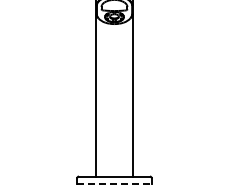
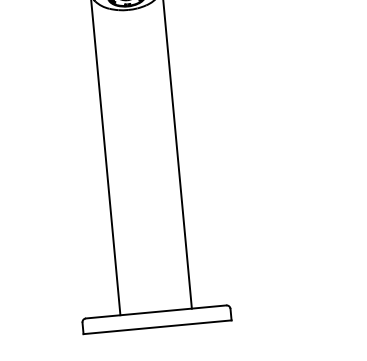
line: (114, 184) -> (157, 327), dashed -> solid

